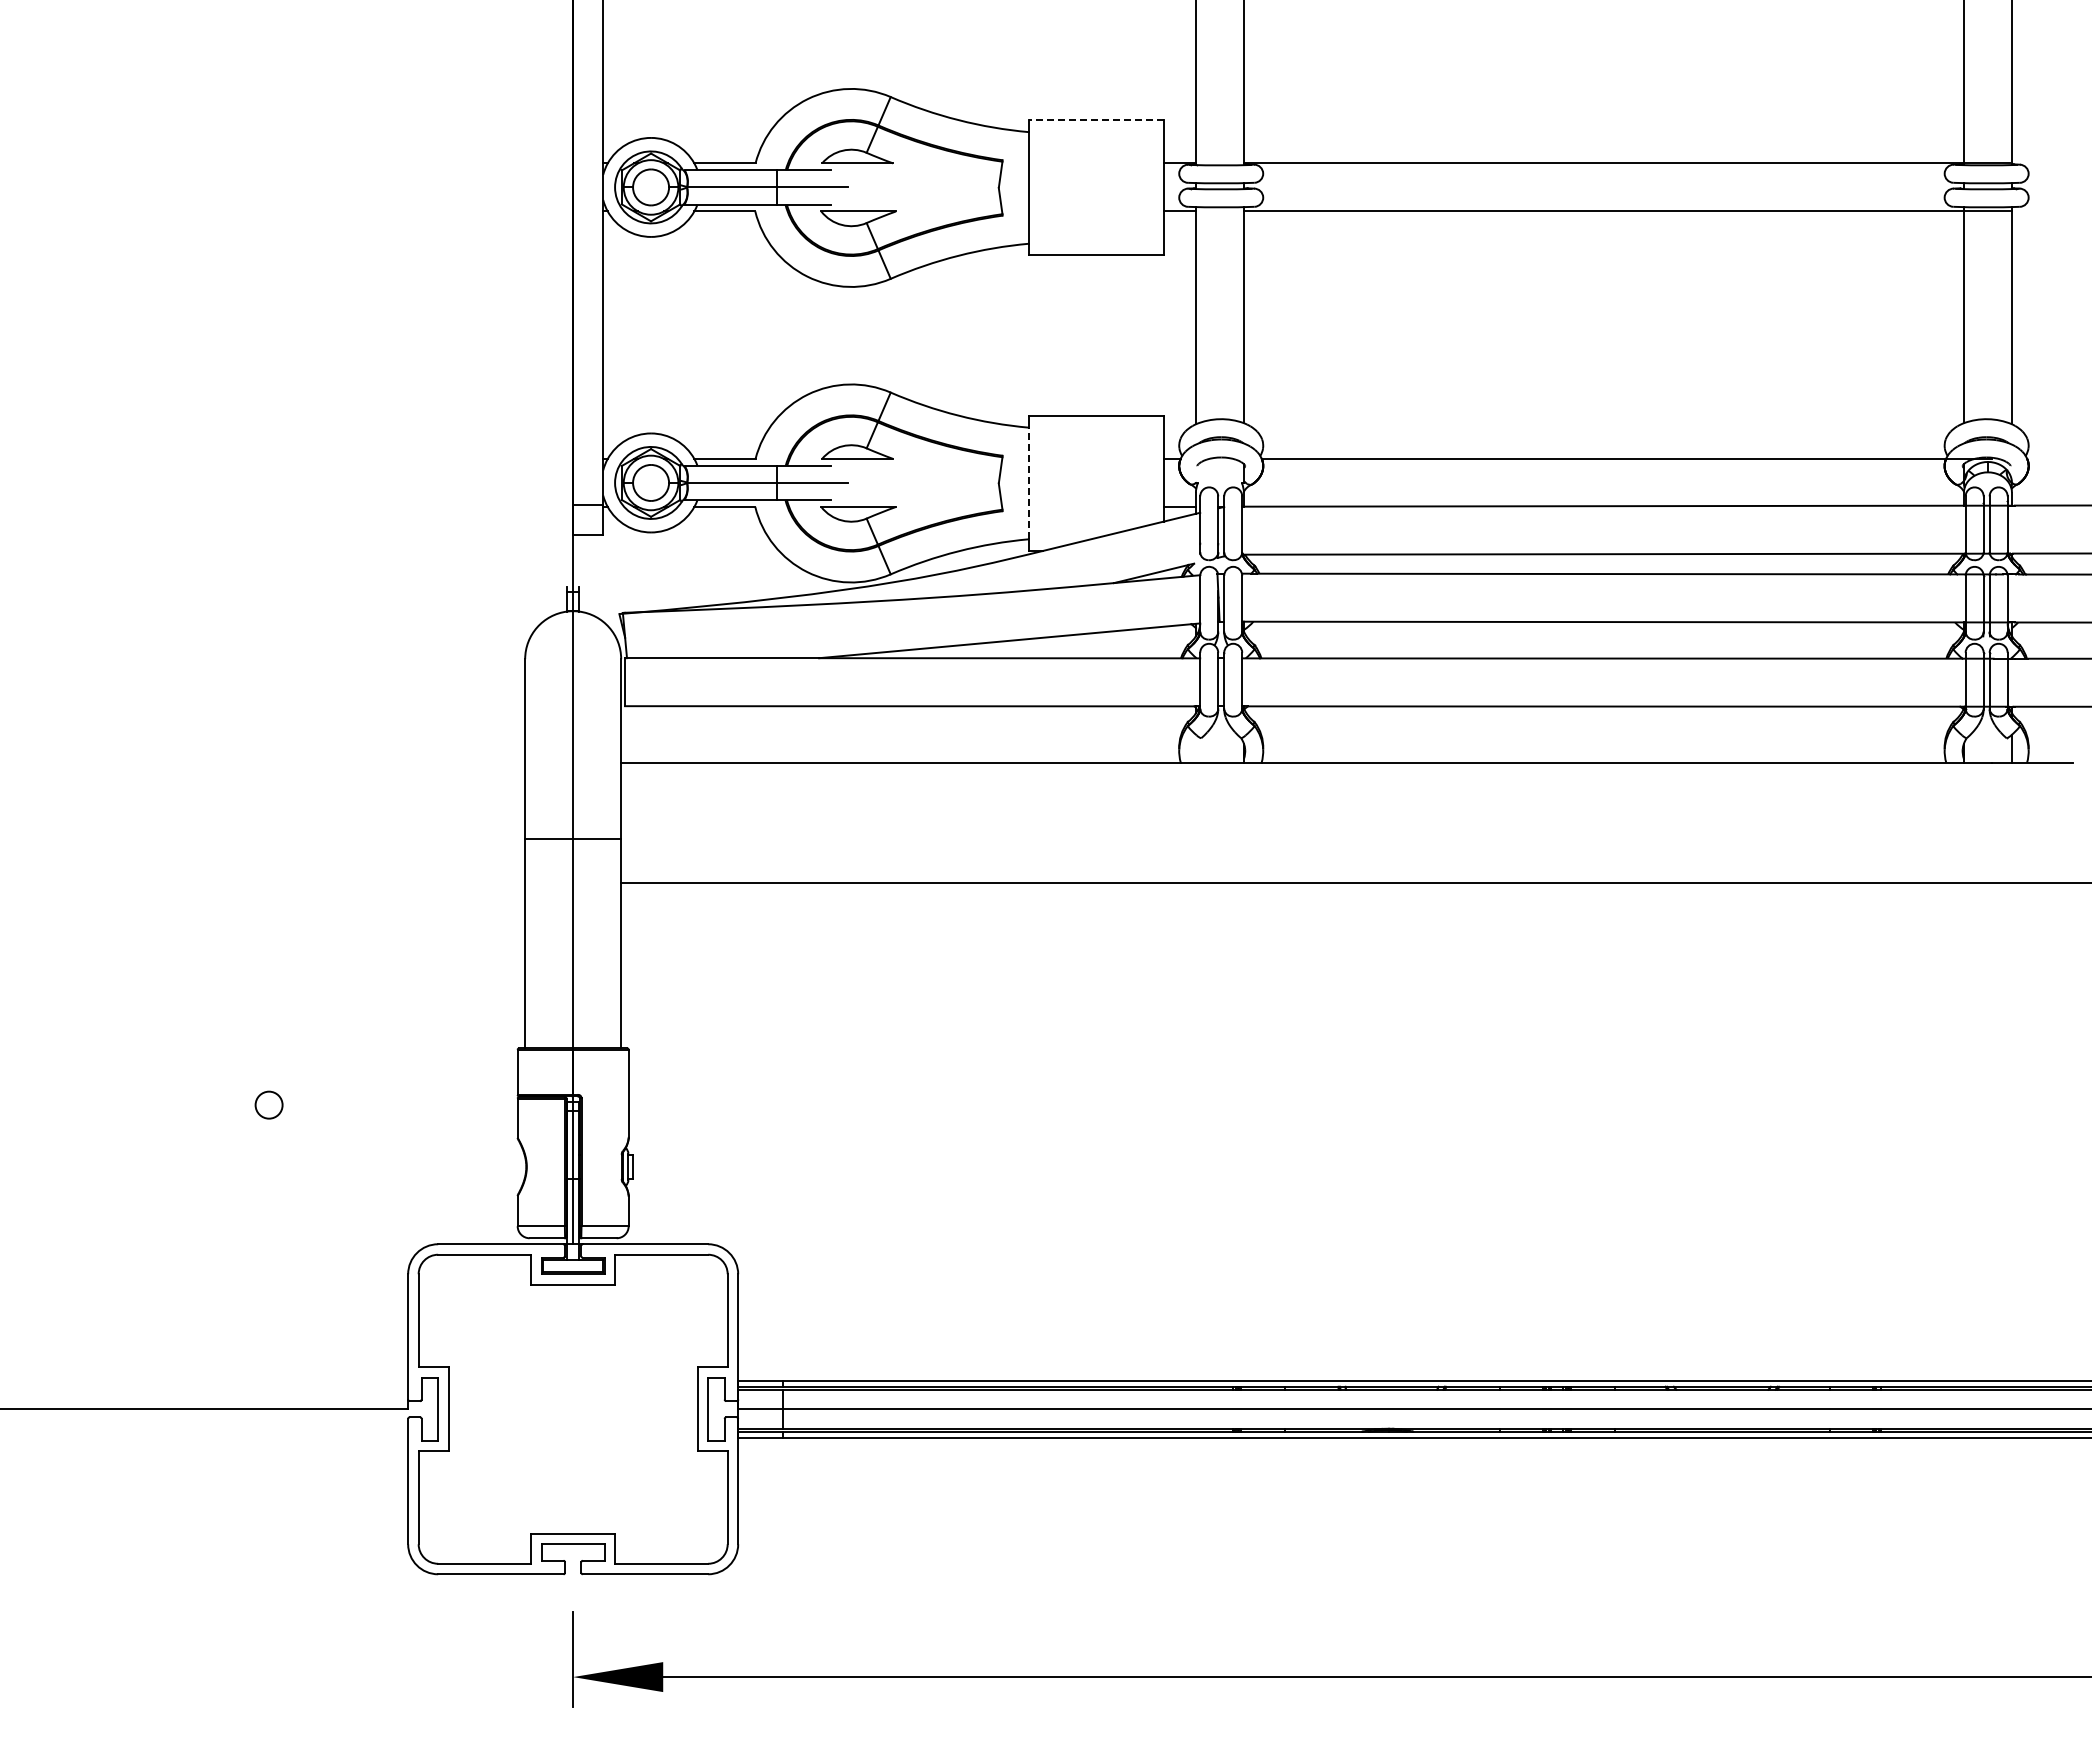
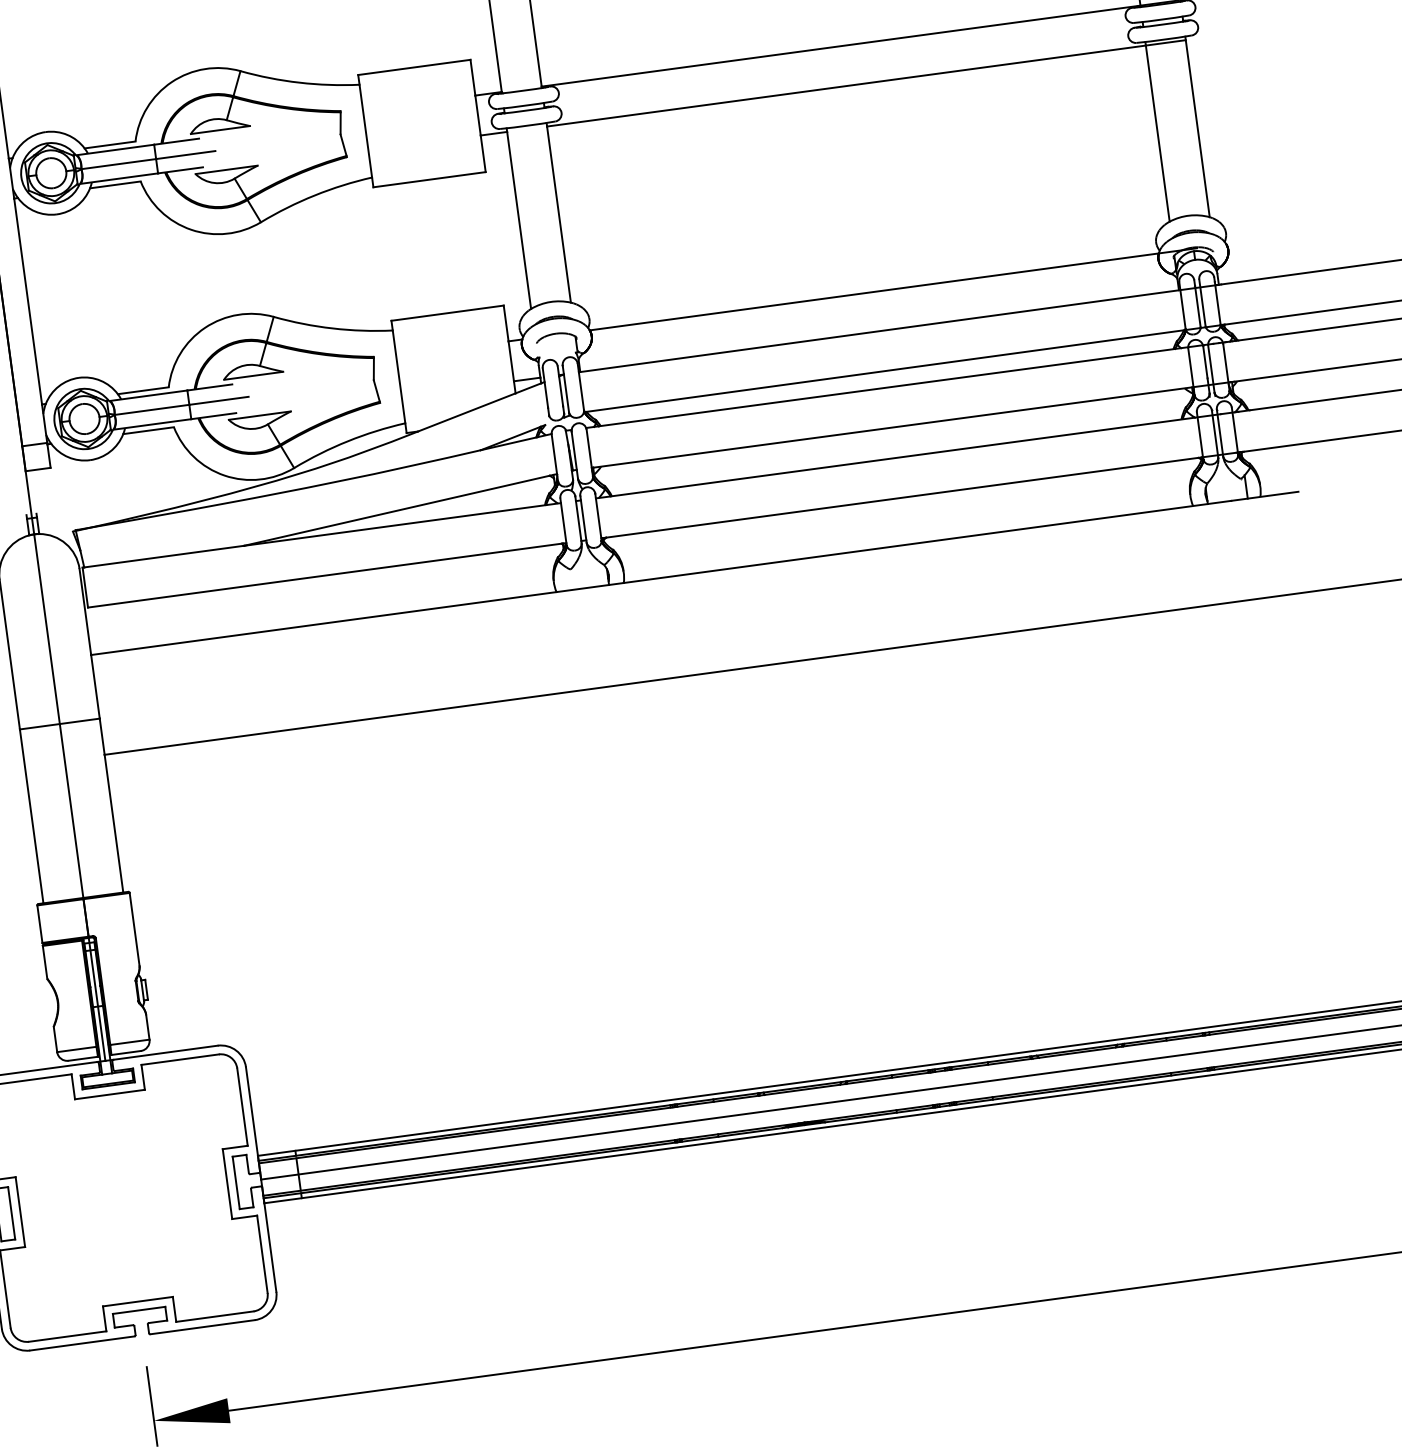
line: (1096, 120) -> (414, 67), dashed -> solid
line: (1029, 483) -> (399, 376), dashed -> solid

